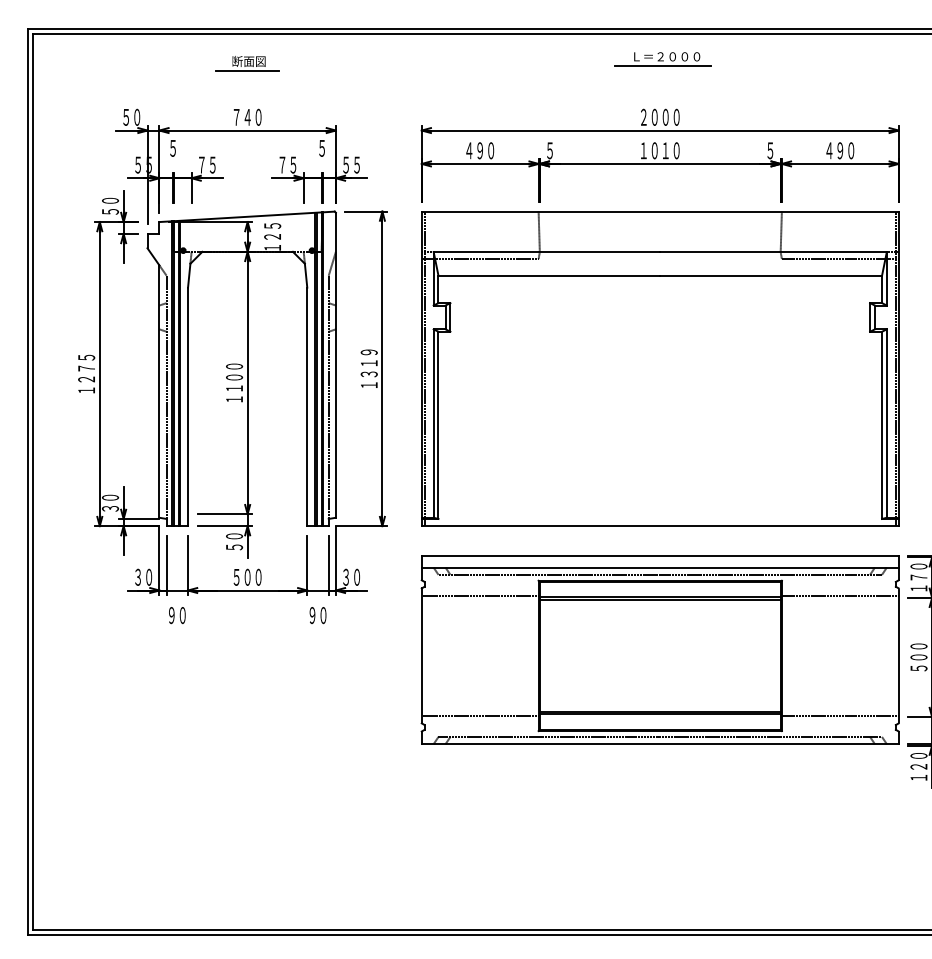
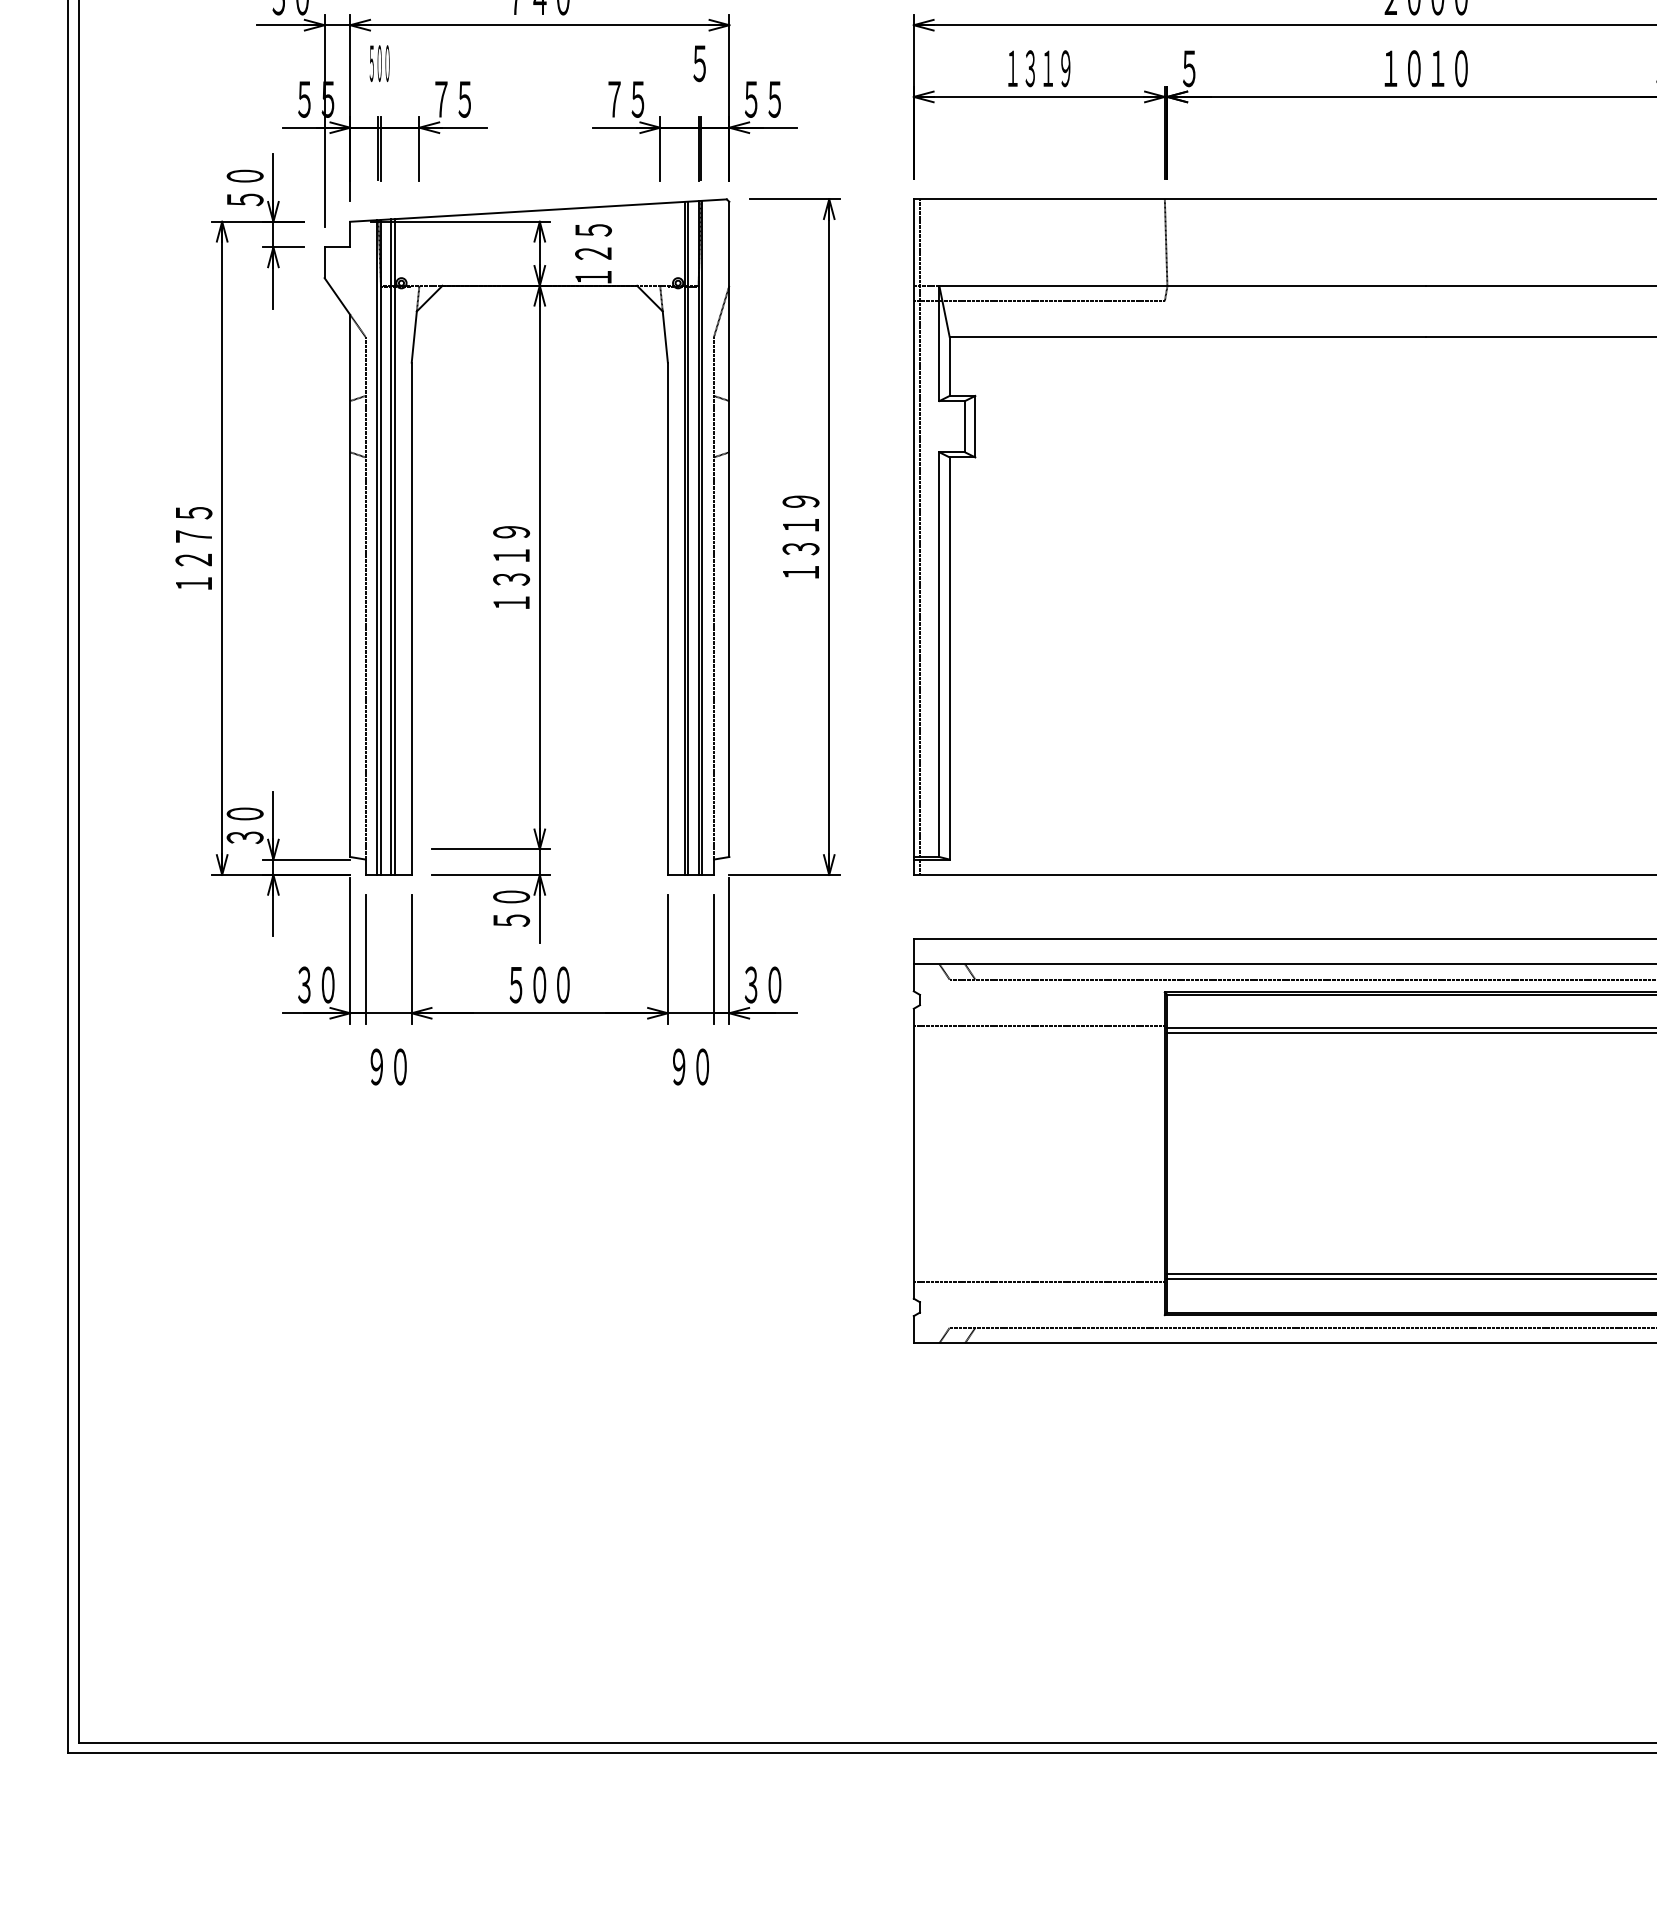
text: (172, 148) -> (378, 63), ５ -> ５００
text: (479, 150) -> (1037, 68), ４９０ -> １３１９
text: (234, 377) -> (511, 555), １１００ -> １３１９

